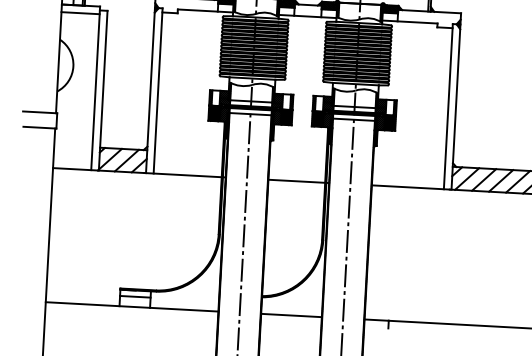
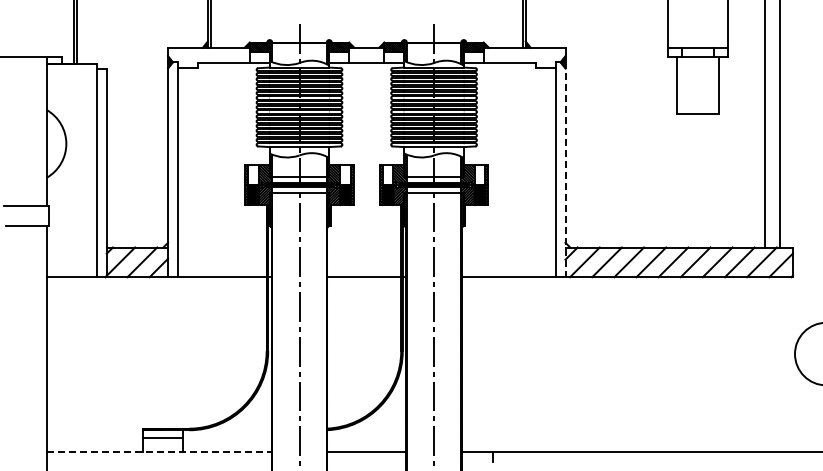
line: (80, 13) -> (71, 74), removed
line: (455, 107) -> (565, 170), solid -> dashed
line: (132, 306) -> (159, 451), solid -> dashed

